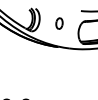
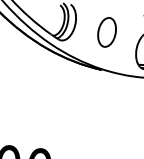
part: (59, 23) -> (107, 32), size x1.67

